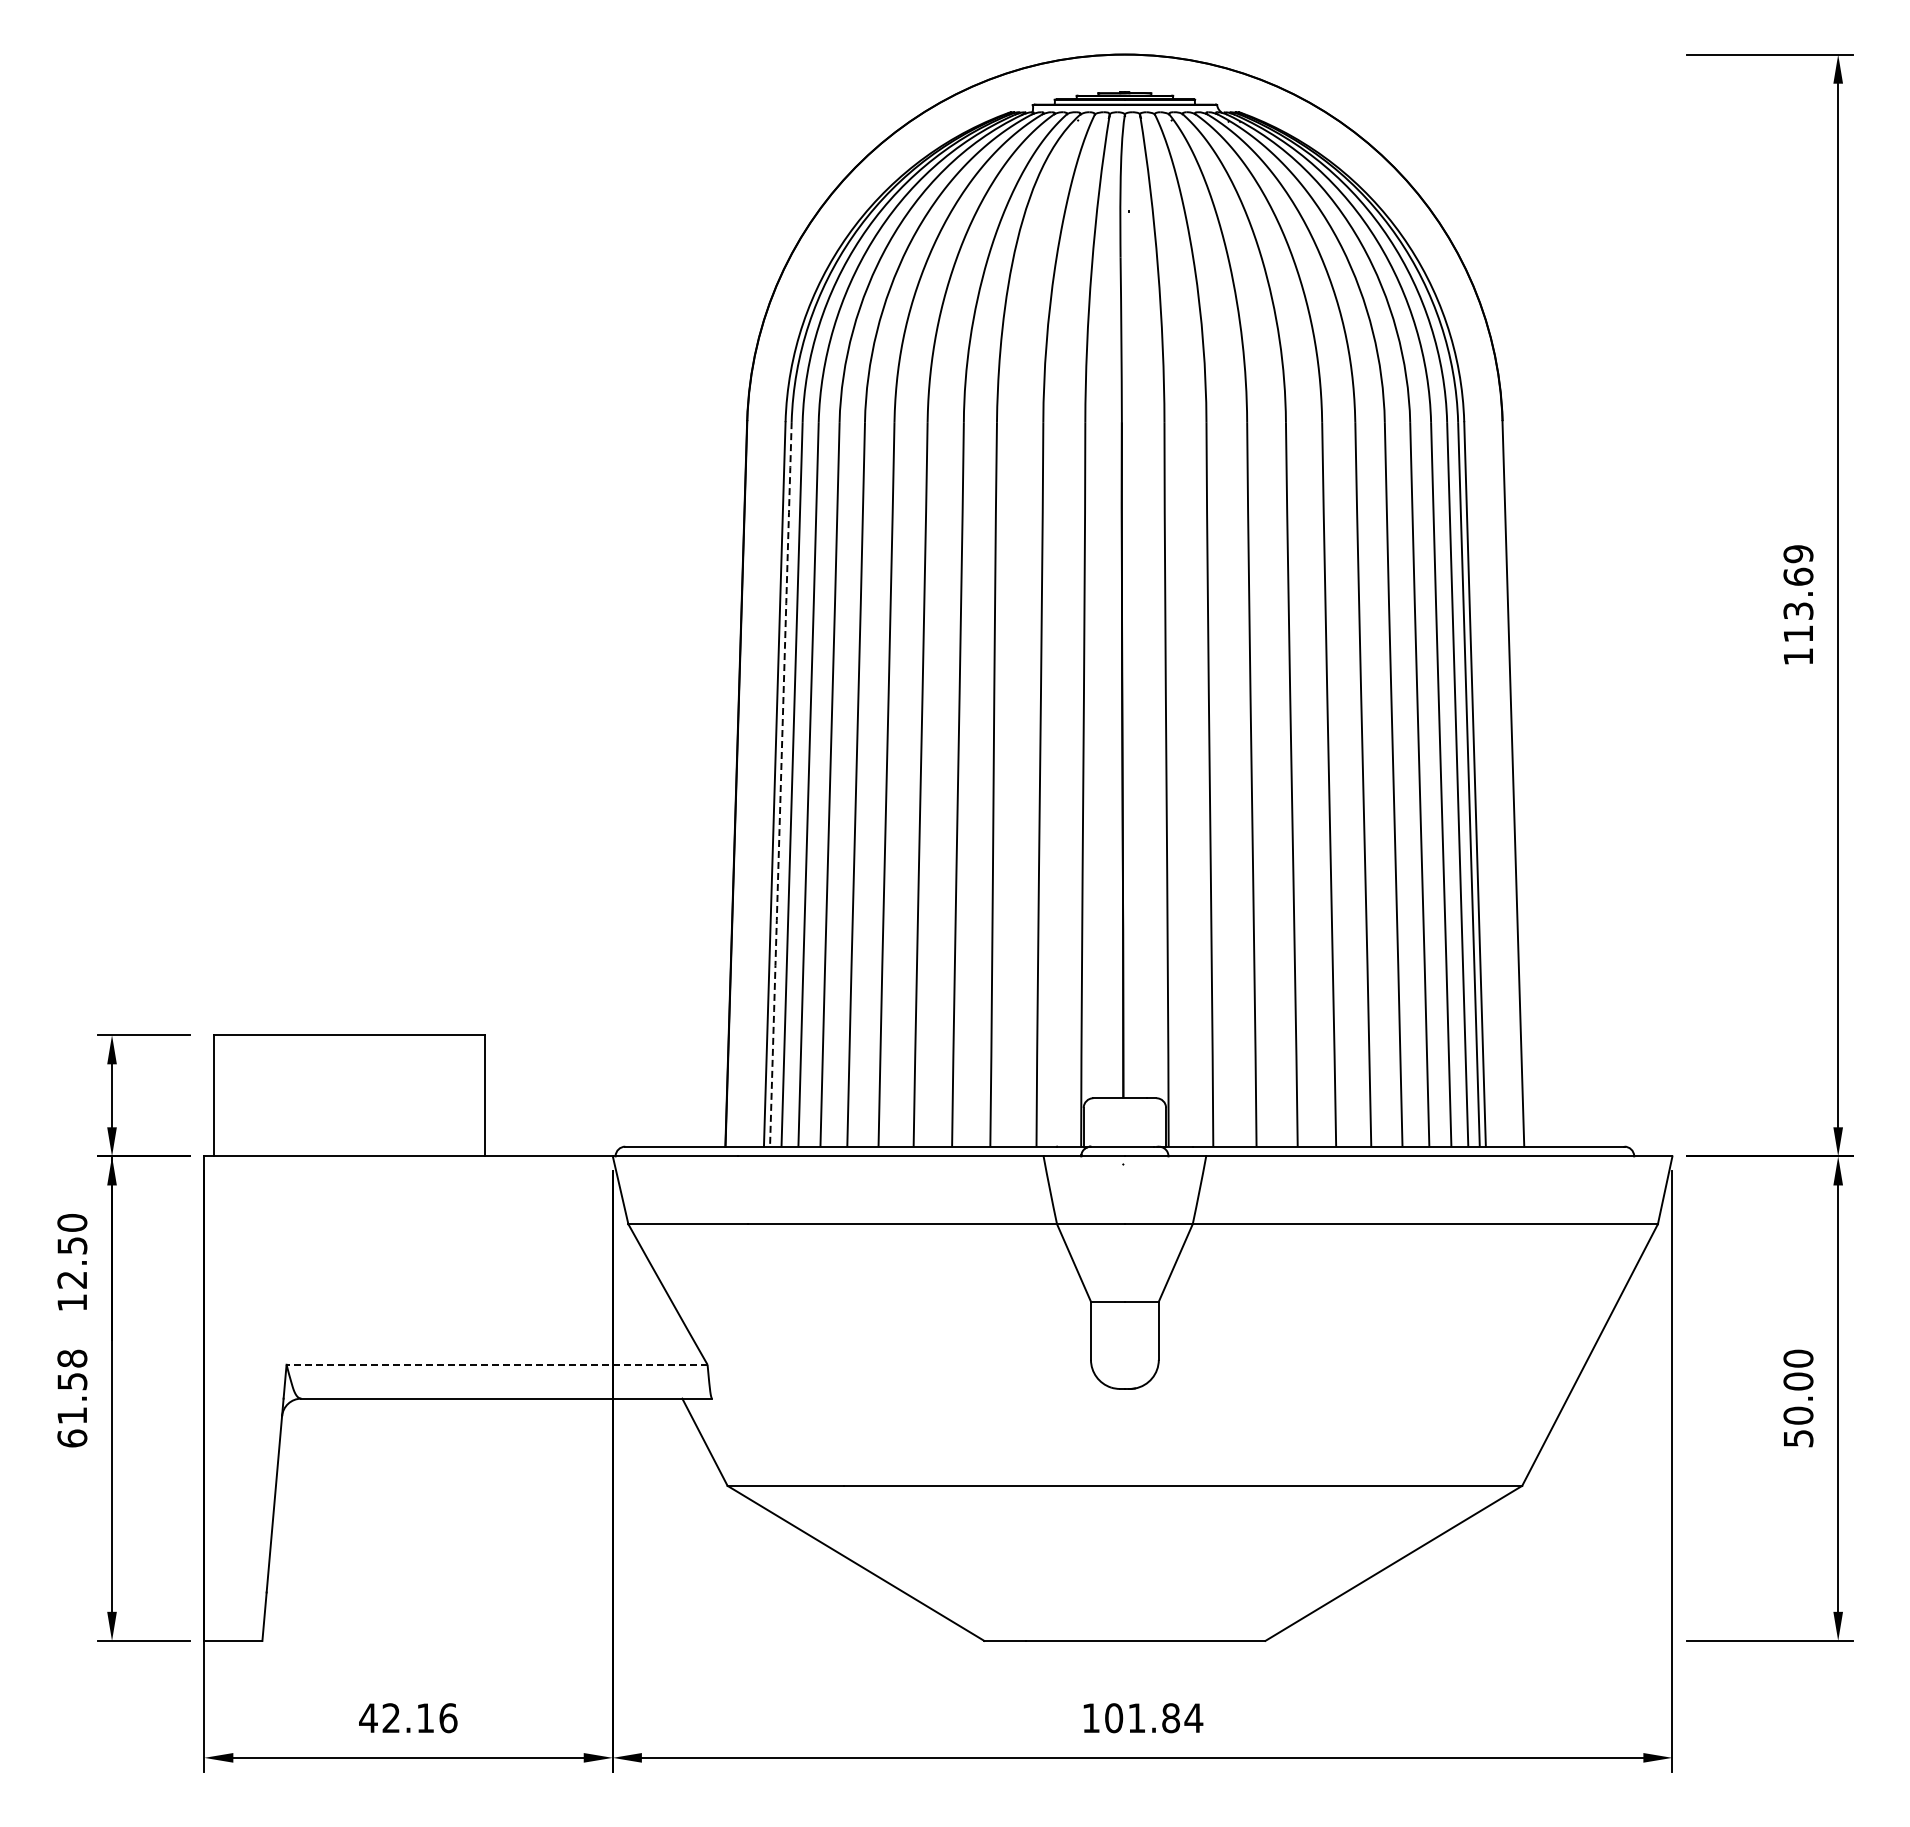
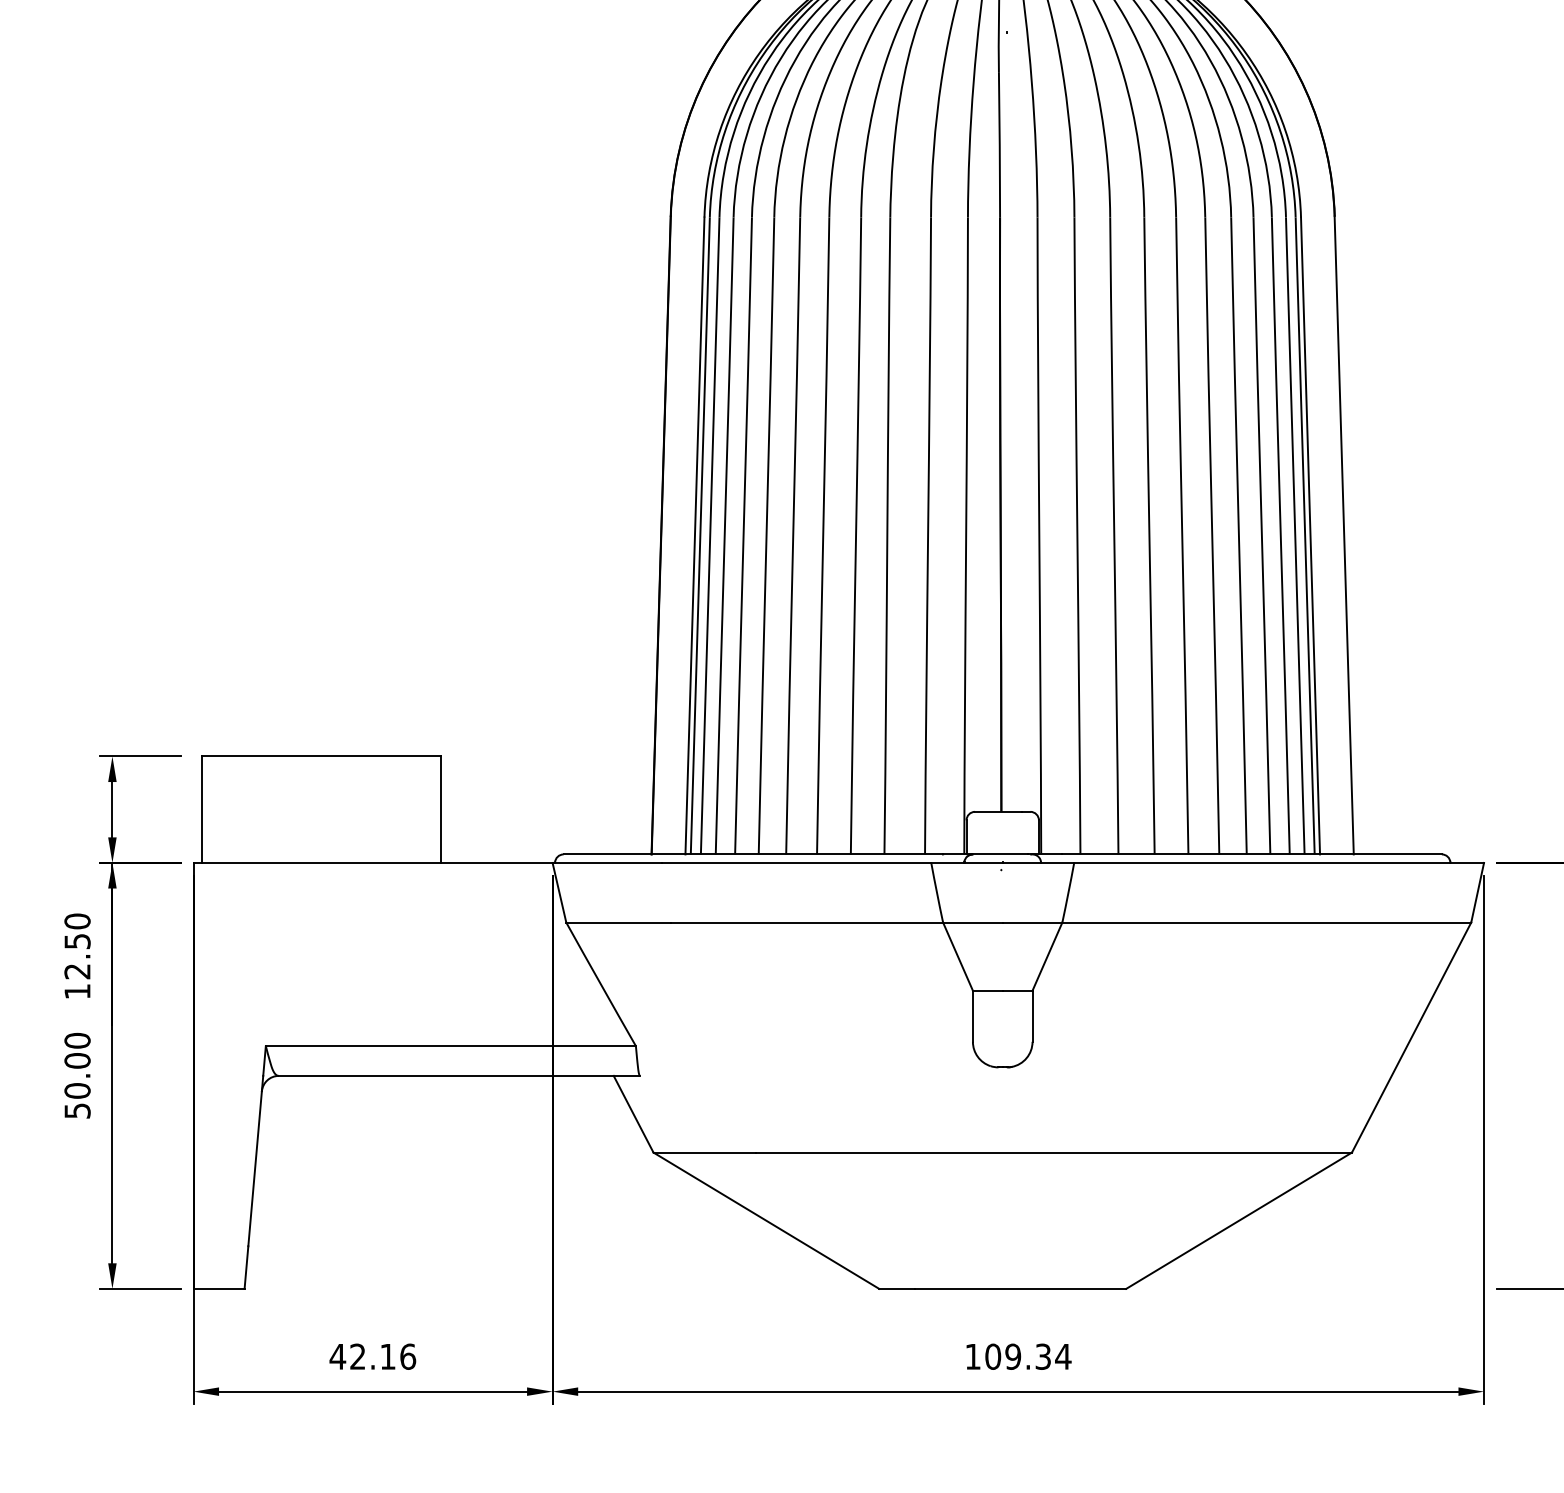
arc: (780, 784) -> (700, 536), dashed -> solid
line: (497, 1364) -> (451, 1045), dashed -> solid
text: (72, 1398) -> (77, 1075), 61.58 -> 50.00
text: (1153, 1718) -> (1027, 1357), 101.84 -> 109.34

